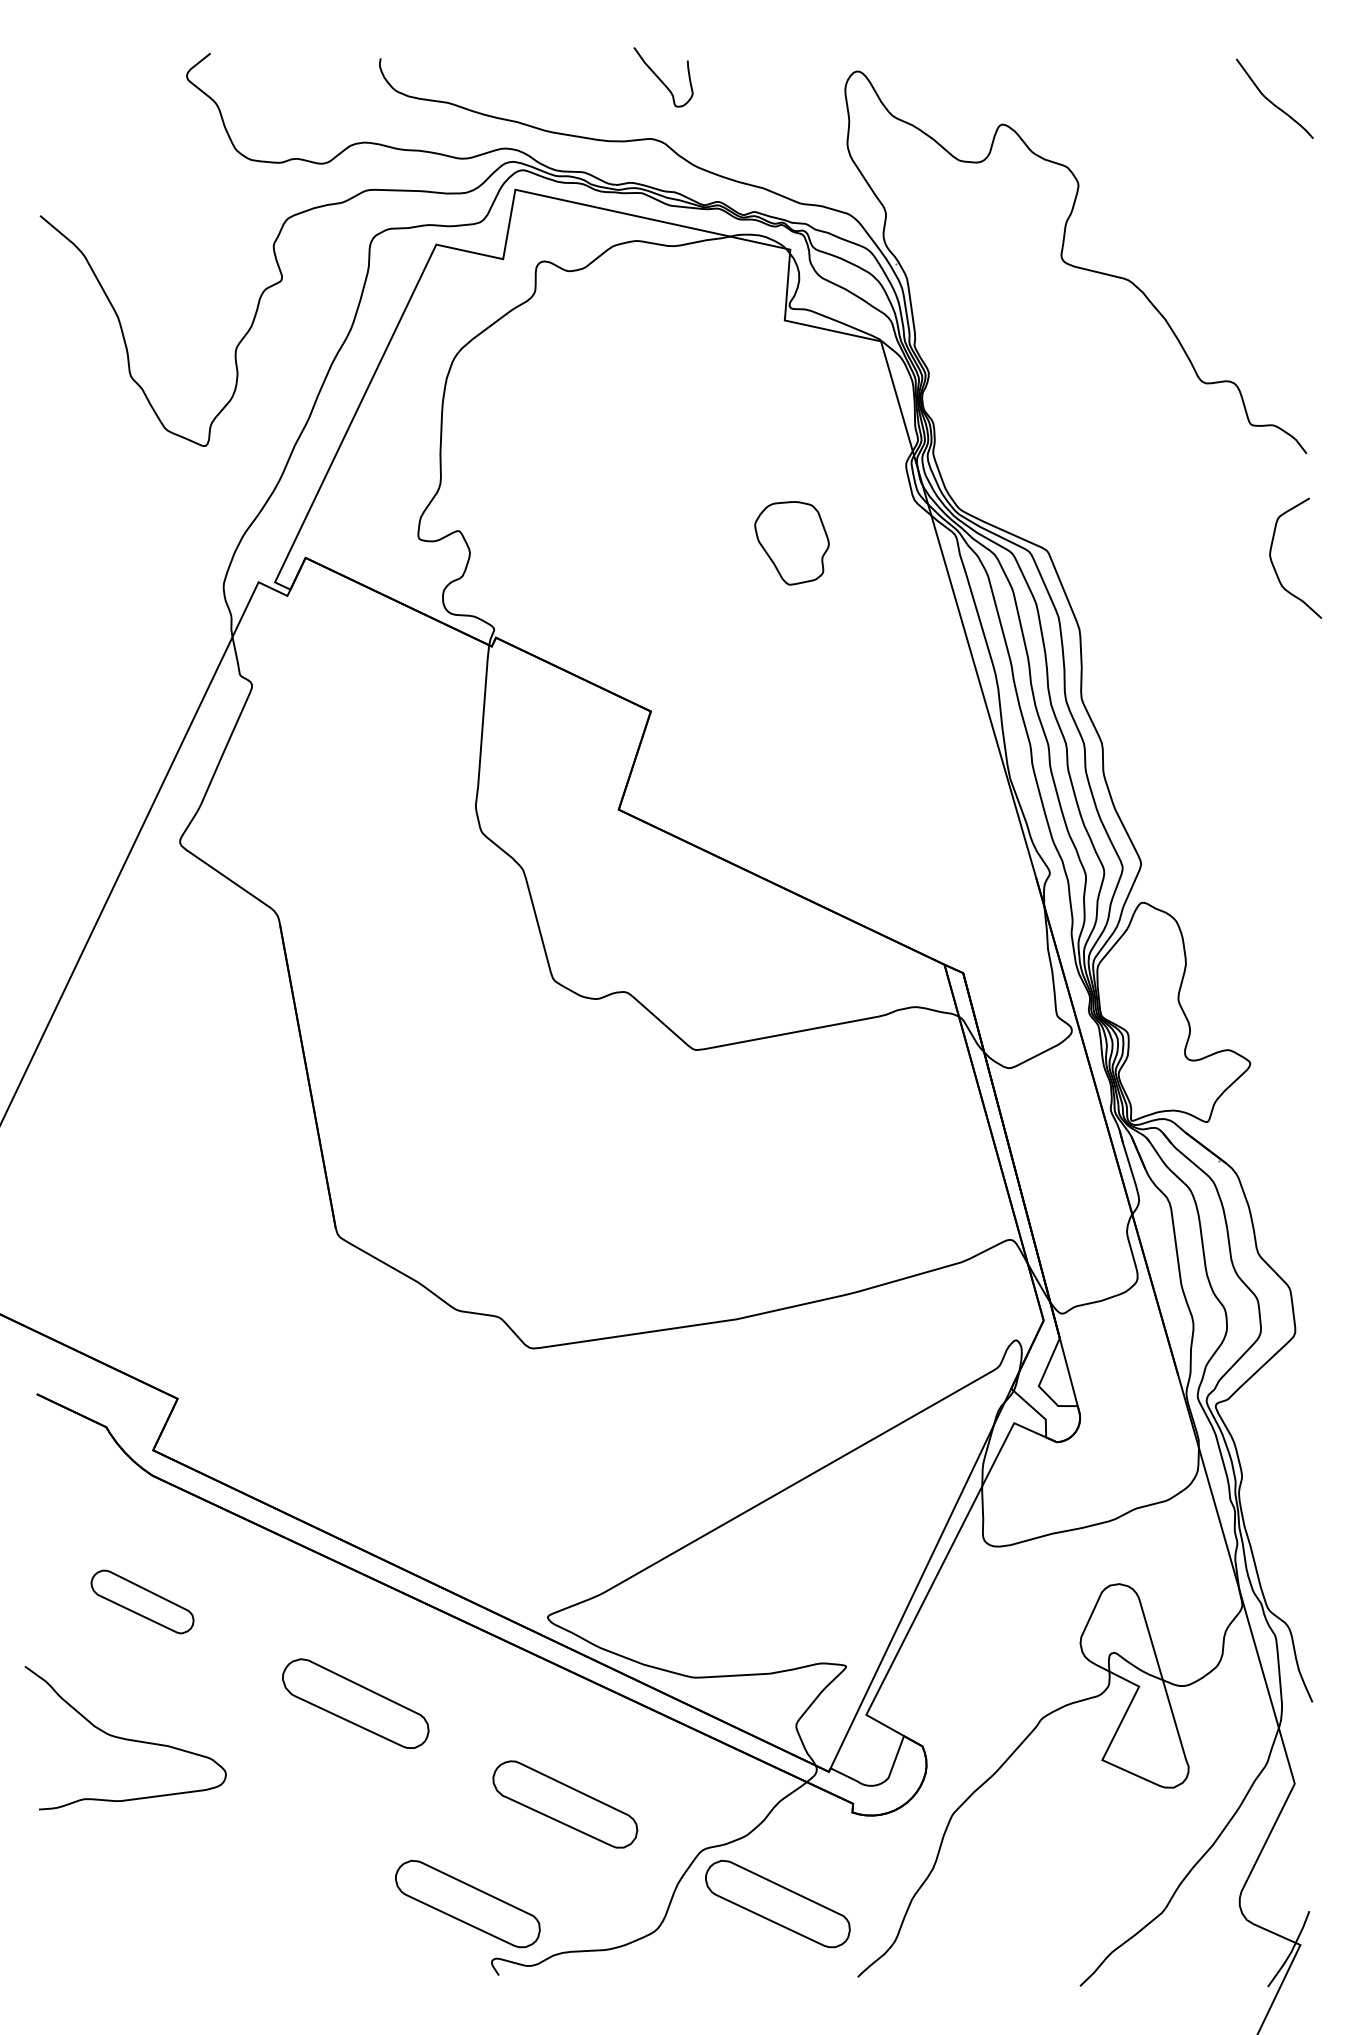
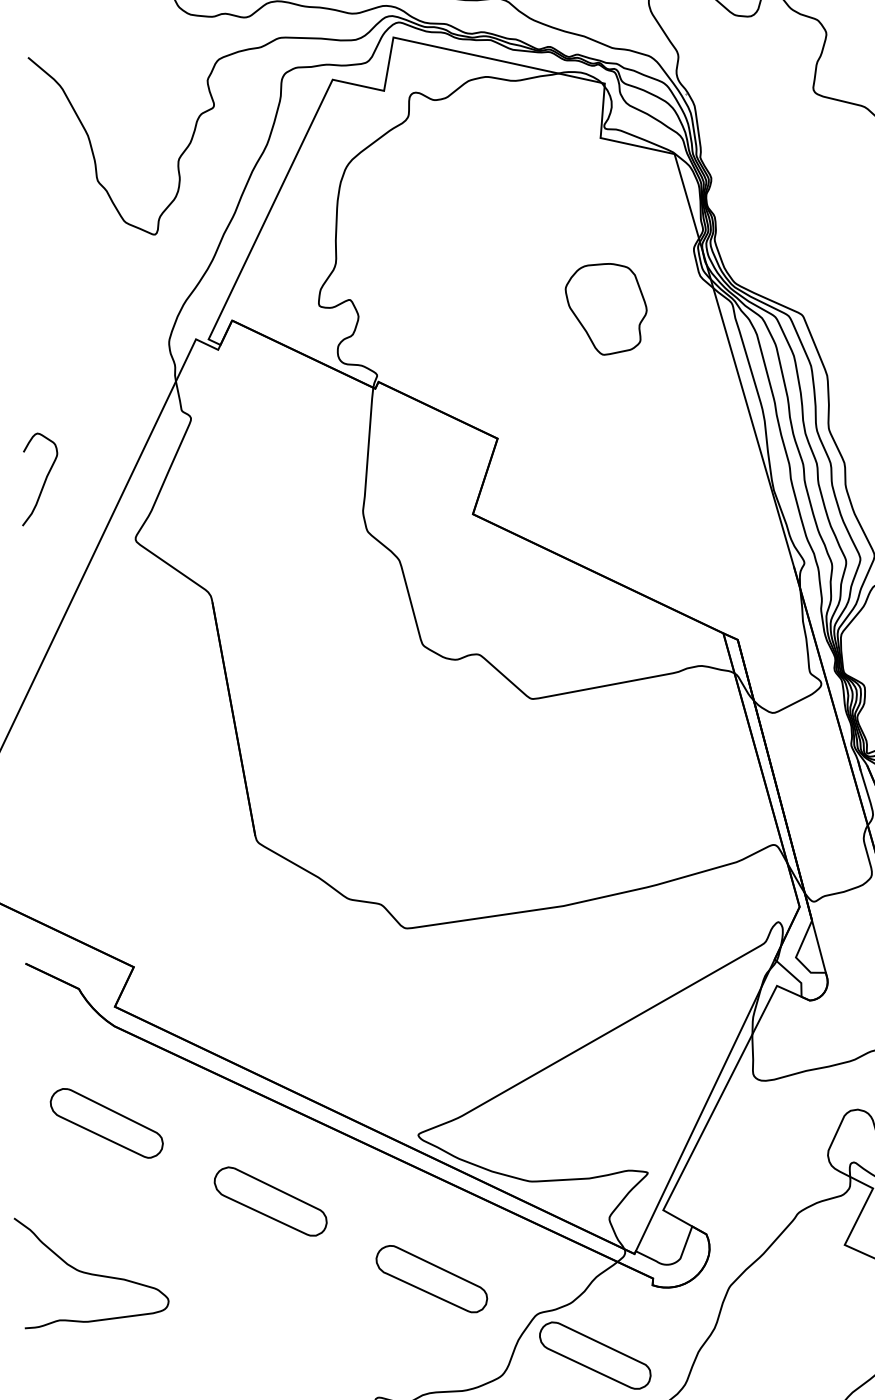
part: (791, 543) -> (605, 309), size x1.43
curve: (61, 766) -> (44, 480), added
part: (142, 1601) -> (106, 1123), size x1.43
curve: (125, 1738) -> (91, 1273), moved
part: (467, 1903) -> (356, 1355), removed

